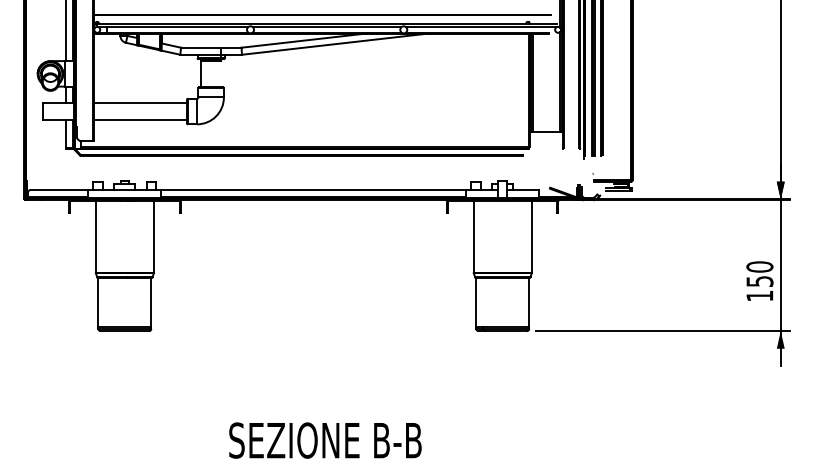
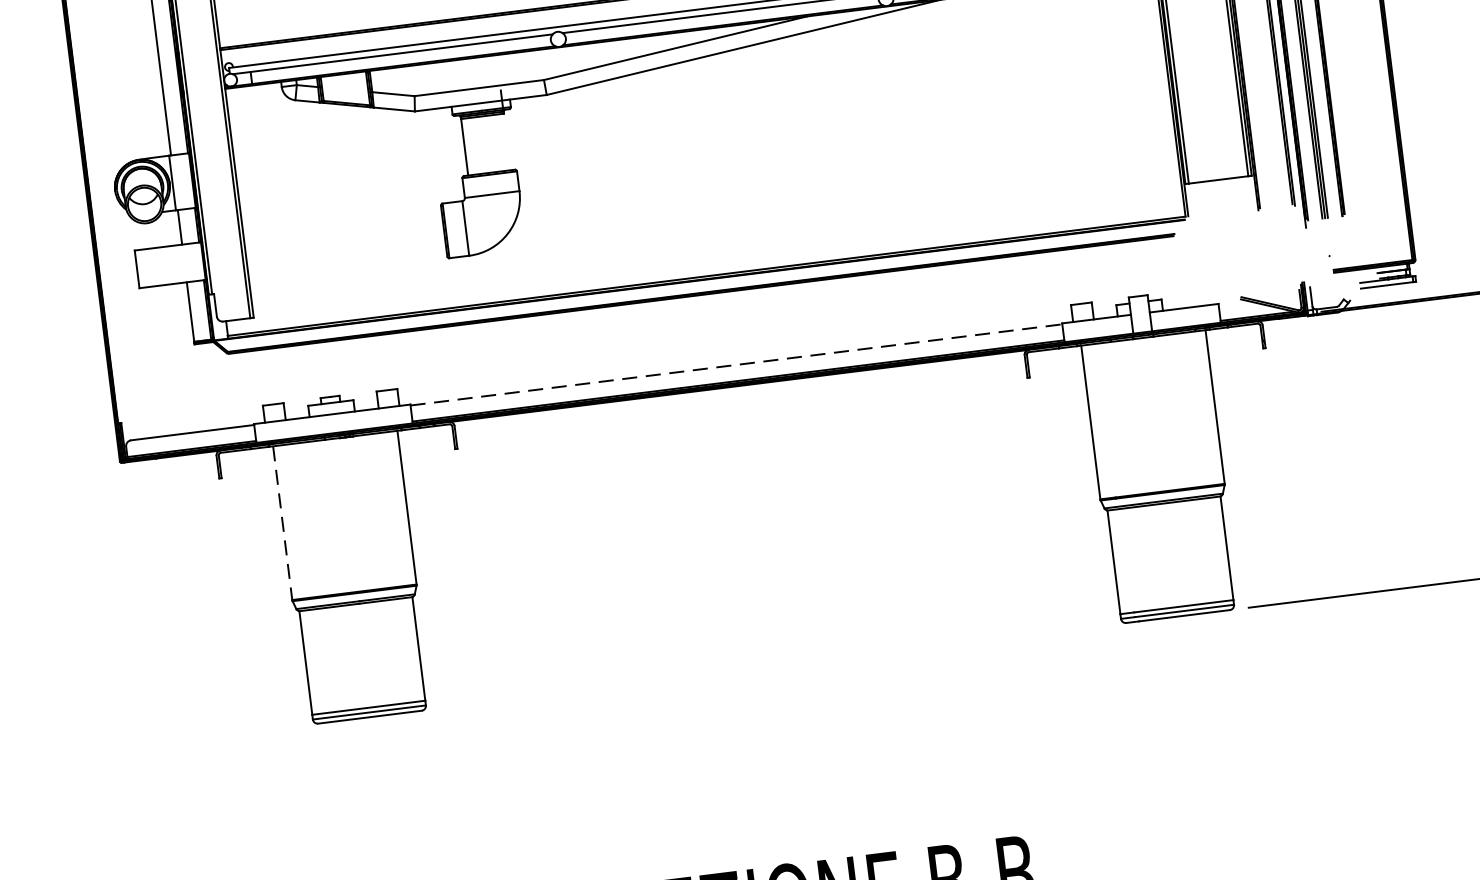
line: (140, 102) -> (342, 224), removed
line: (140, 120) -> (347, 262), removed
line: (314, 189) -> (737, 363), solid -> dashed
line: (95, 236) -> (281, 522), solid -> dashed

